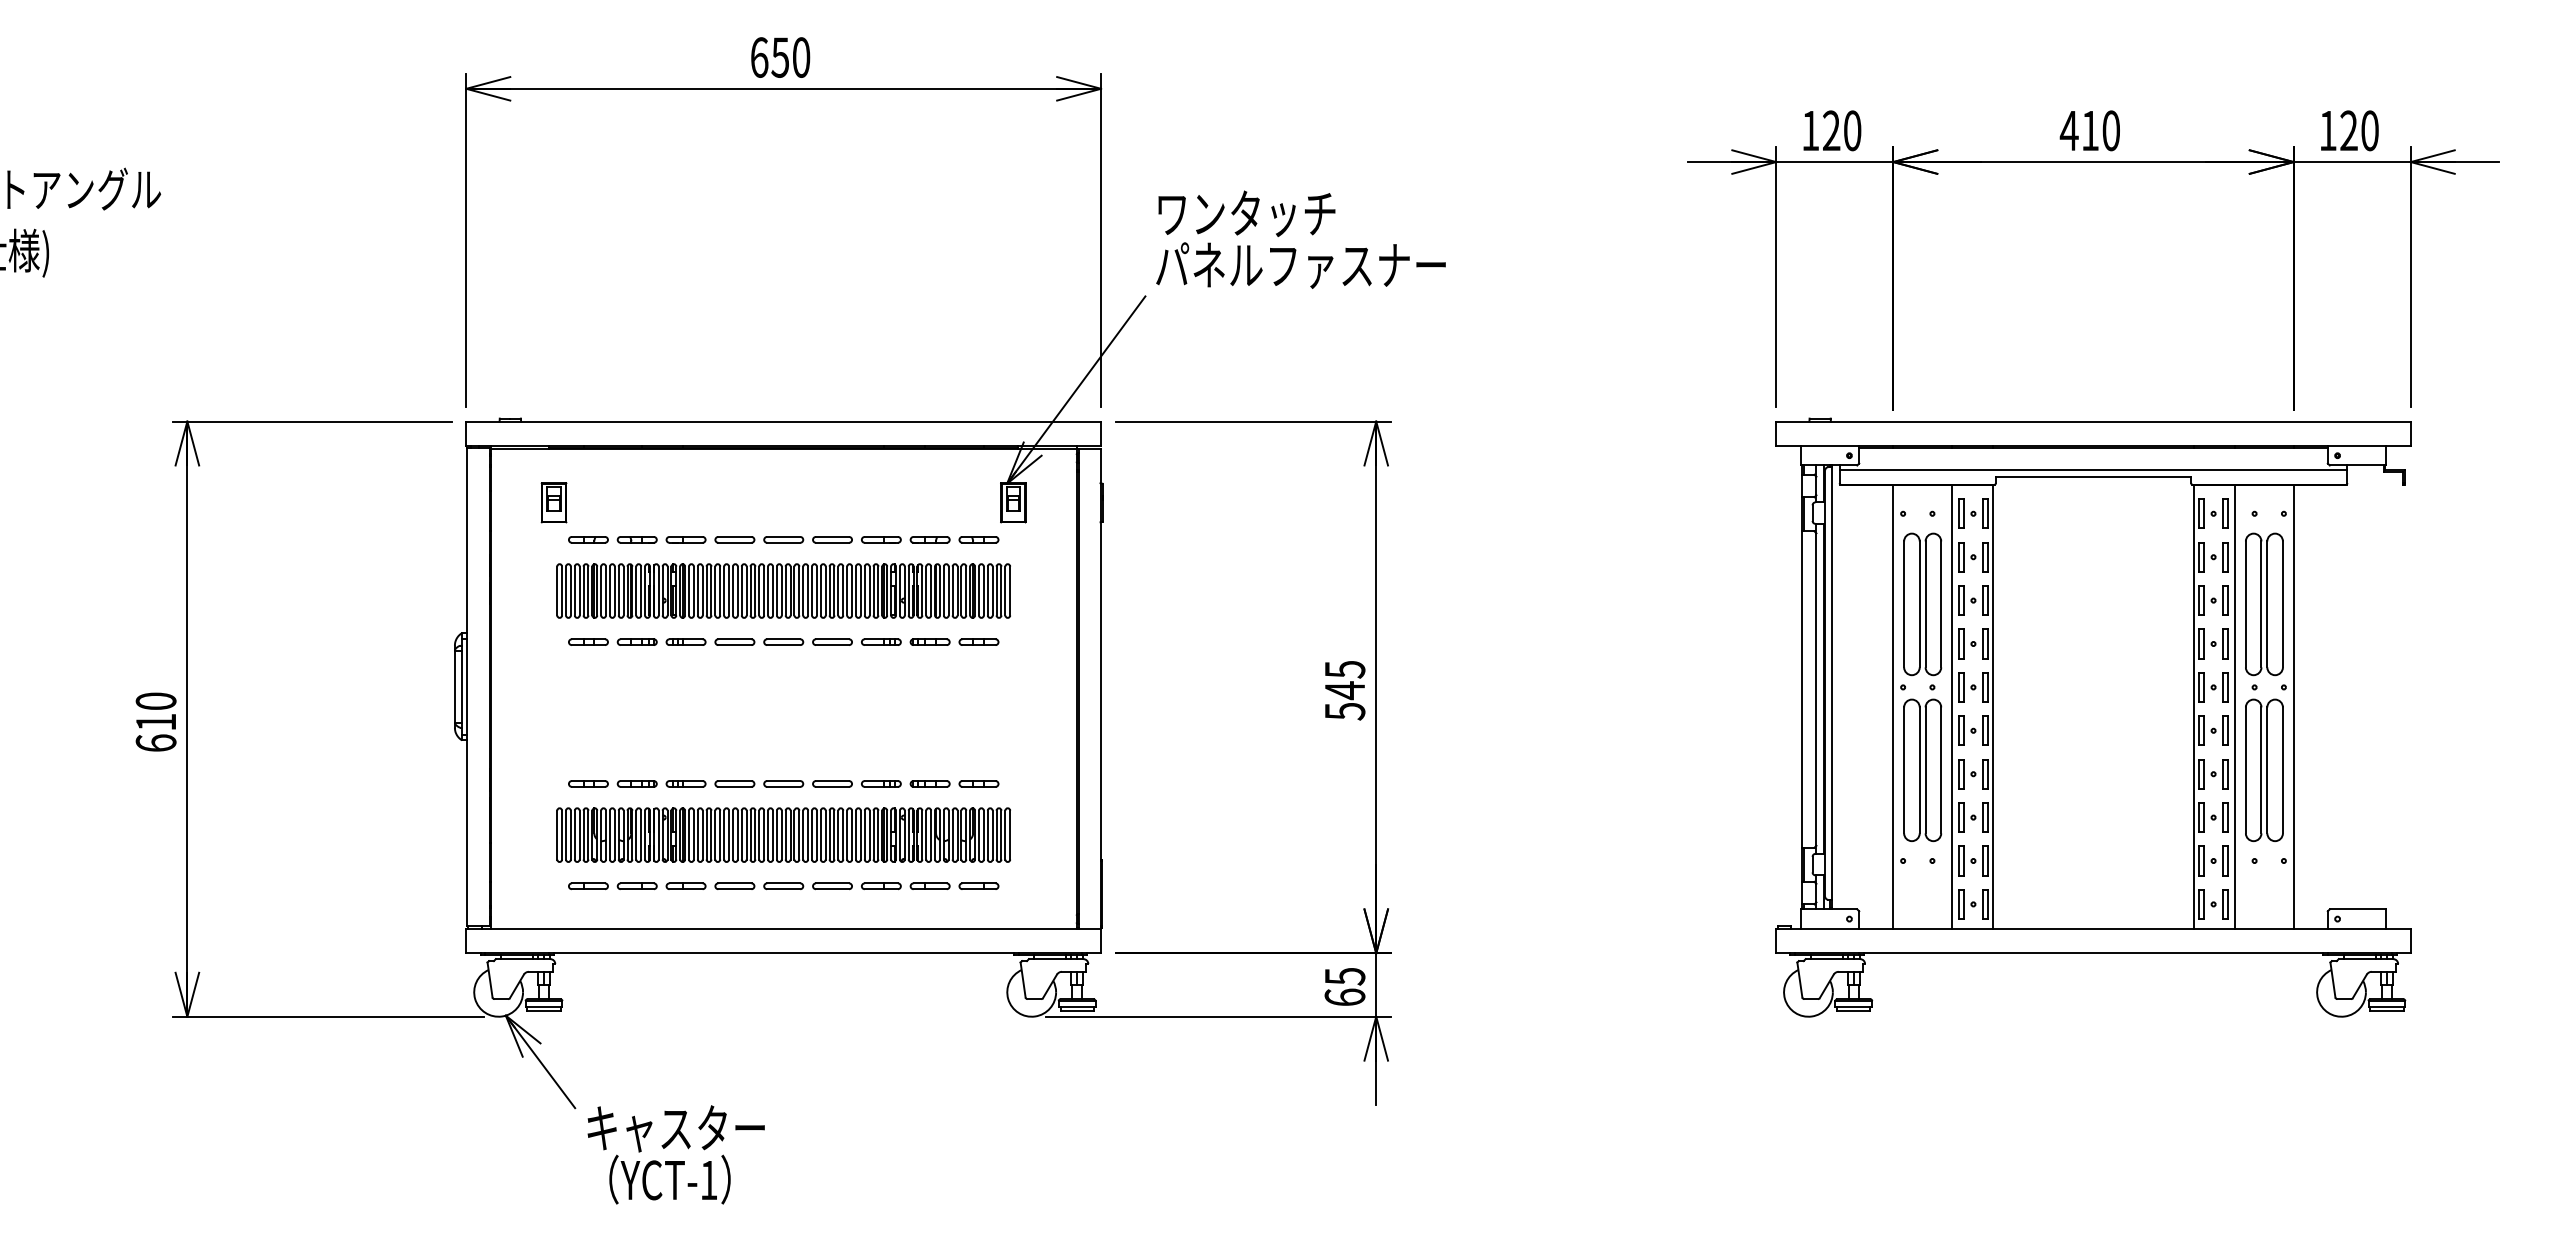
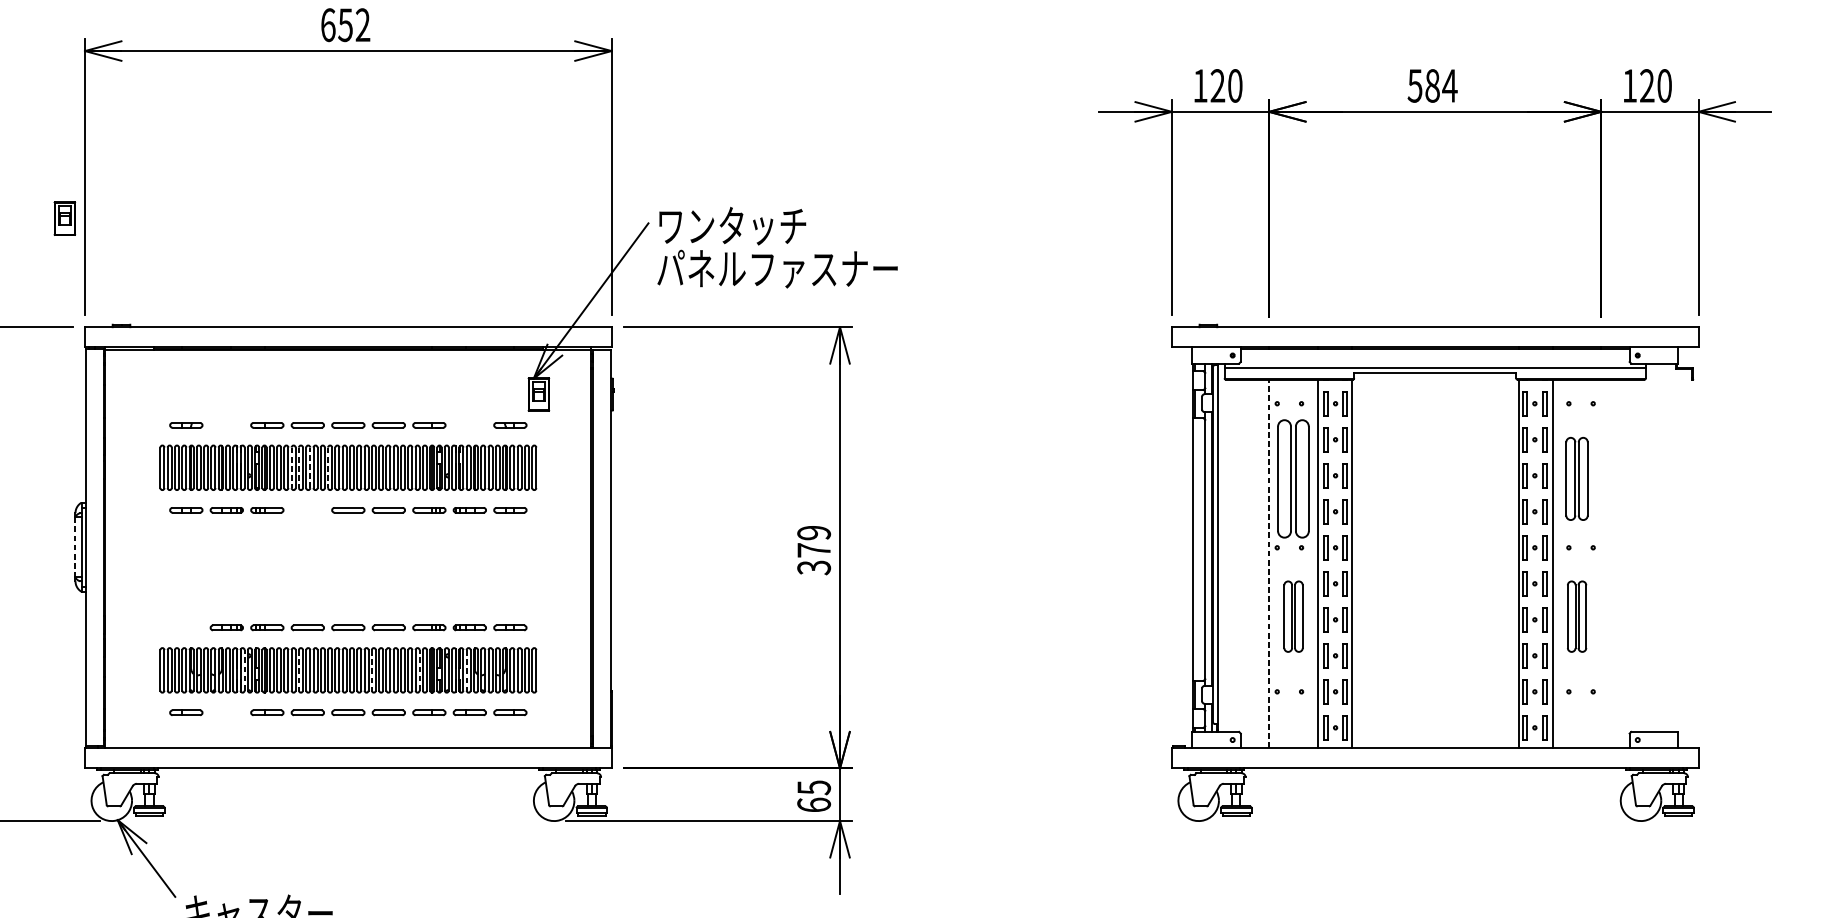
text: (801, 57) -> (363, 25), 650 -> 652
text: (2089, 130) -> (1431, 85), 410 -> 584
text: (1300, 239) -> (777, 247), moved
part: (553, 502) -> (64, 218), moved
part: (636, 539) -> (226, 425), removed
part: (929, 539) -> (469, 425), removed
line: (737, 590) -> (309, 467), solid -> dashed
line: (715, 591) -> (291, 468), solid -> dashed
line: (724, 591) -> (299, 468), solid -> dashed
line: (759, 591) -> (328, 468), solid -> dashed
part: (2264, 604) -> (1577, 478), size x0.7
part: (734, 641) -> (307, 509), removed
line: (454, 687) -> (75, 547), solid -> dashed
text: (1344, 690) -> (813, 550), 545 -> 379
line: (1893, 706) -> (1269, 563), solid -> dashed
line: (2293, 706) -> (1601, 563), removed
part: (1922, 770) -> (1293, 616), size x0.6
part: (2264, 770) -> (1577, 616), size x0.6
part: (588, 783) -> (186, 627), removed
line: (658, 834) -> (244, 669), solid -> dashed
line: (869, 834) -> (419, 669), solid -> dashed
line: (724, 835) -> (299, 670), solid -> dashed
line: (812, 835) -> (372, 670), solid -> dashed
line: (926, 835) -> (466, 670), solid -> dashed
part: (636, 886) -> (226, 712), removed

